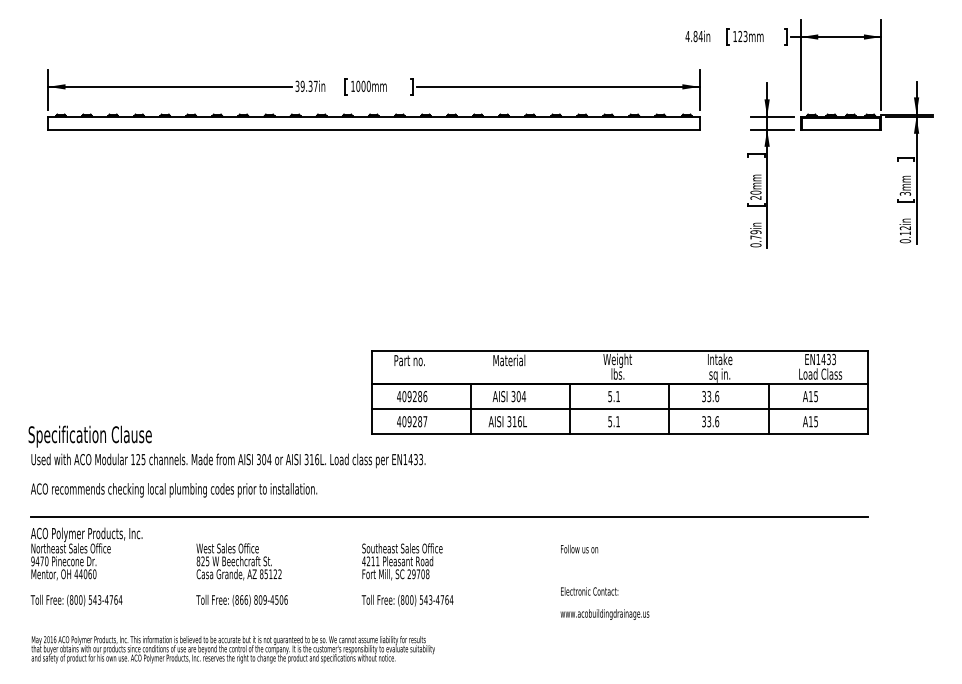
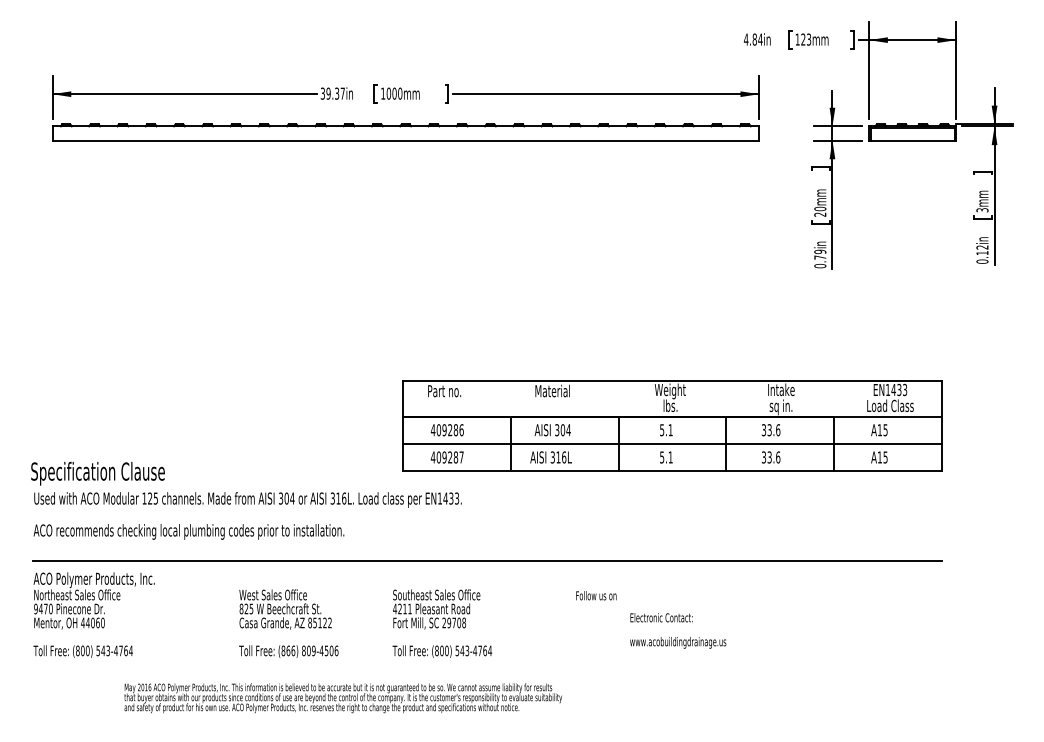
text: (579, 548) -> (596, 595), moved
text: (241, 574) -> (288, 623), moved
text: (604, 603) -> (677, 630), moved
text: (232, 649) -> (342, 698), moved

